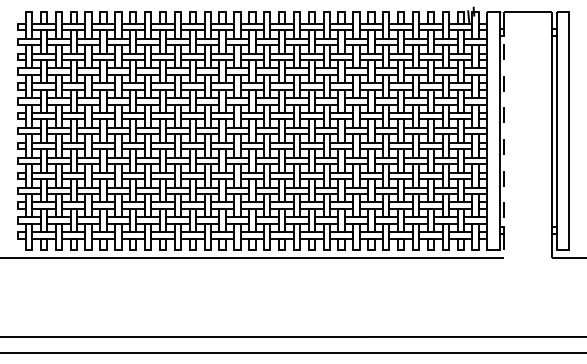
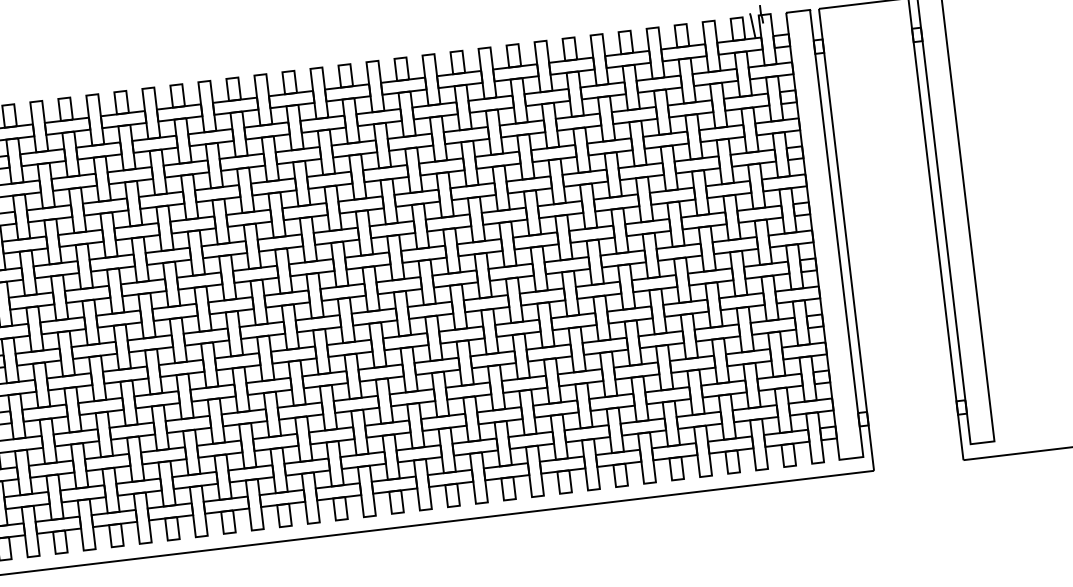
line: (504, 135) -> (846, 240), dashed -> solid

